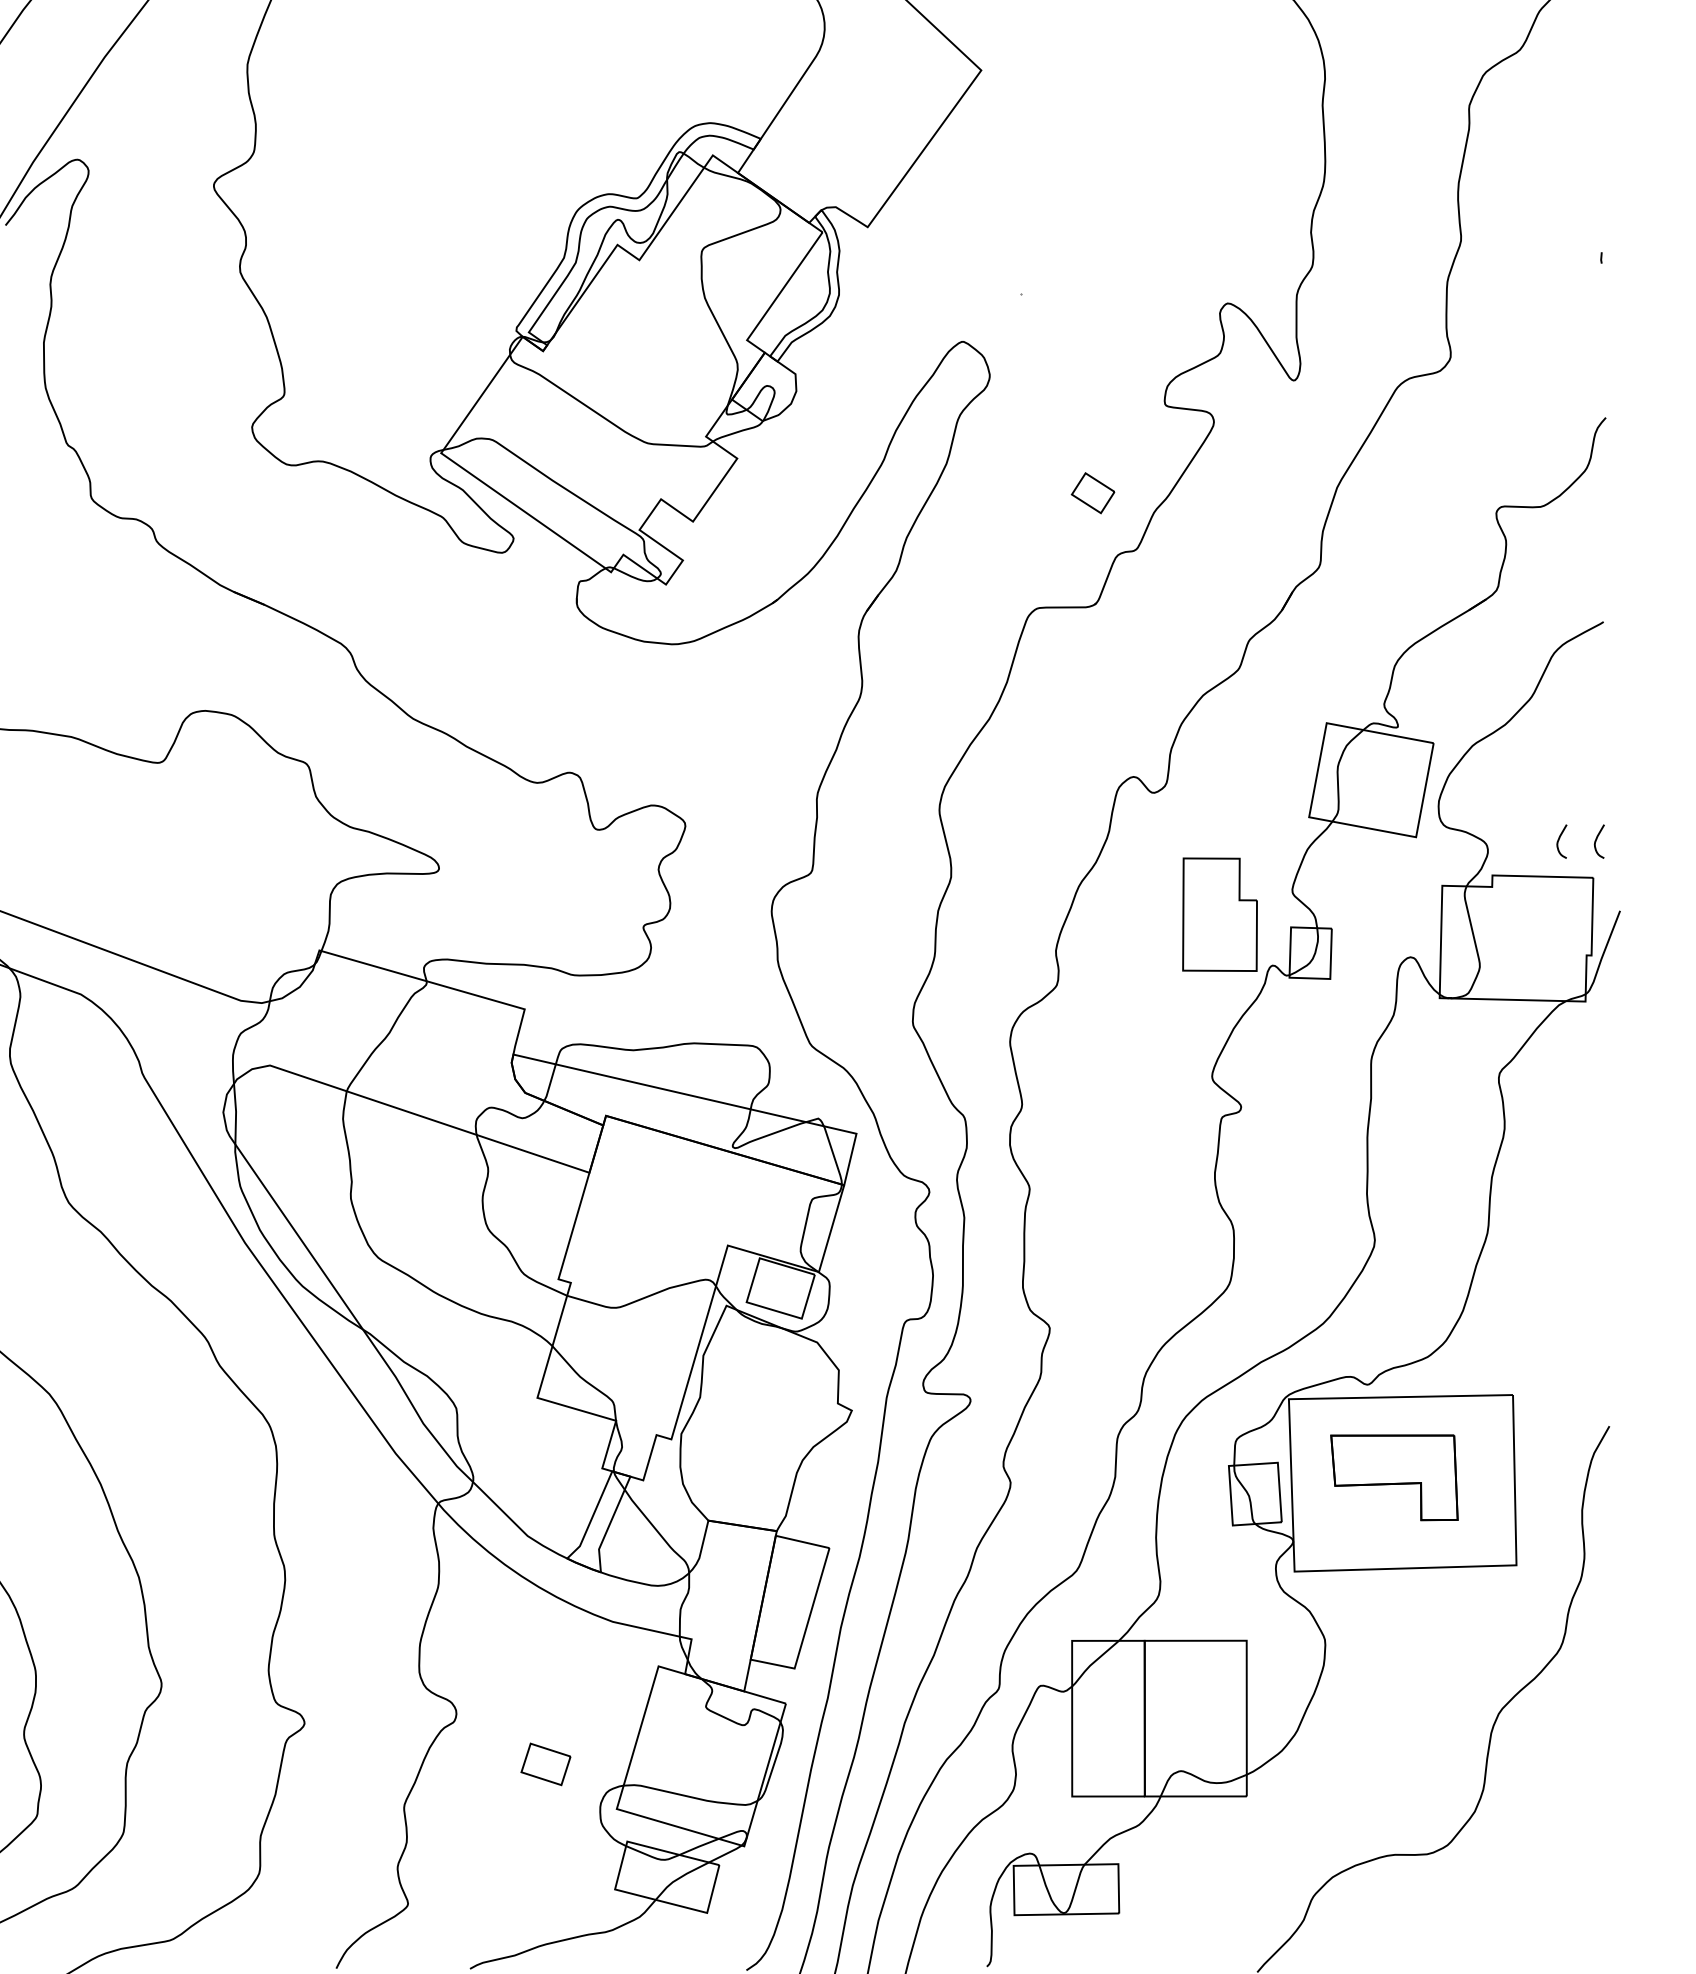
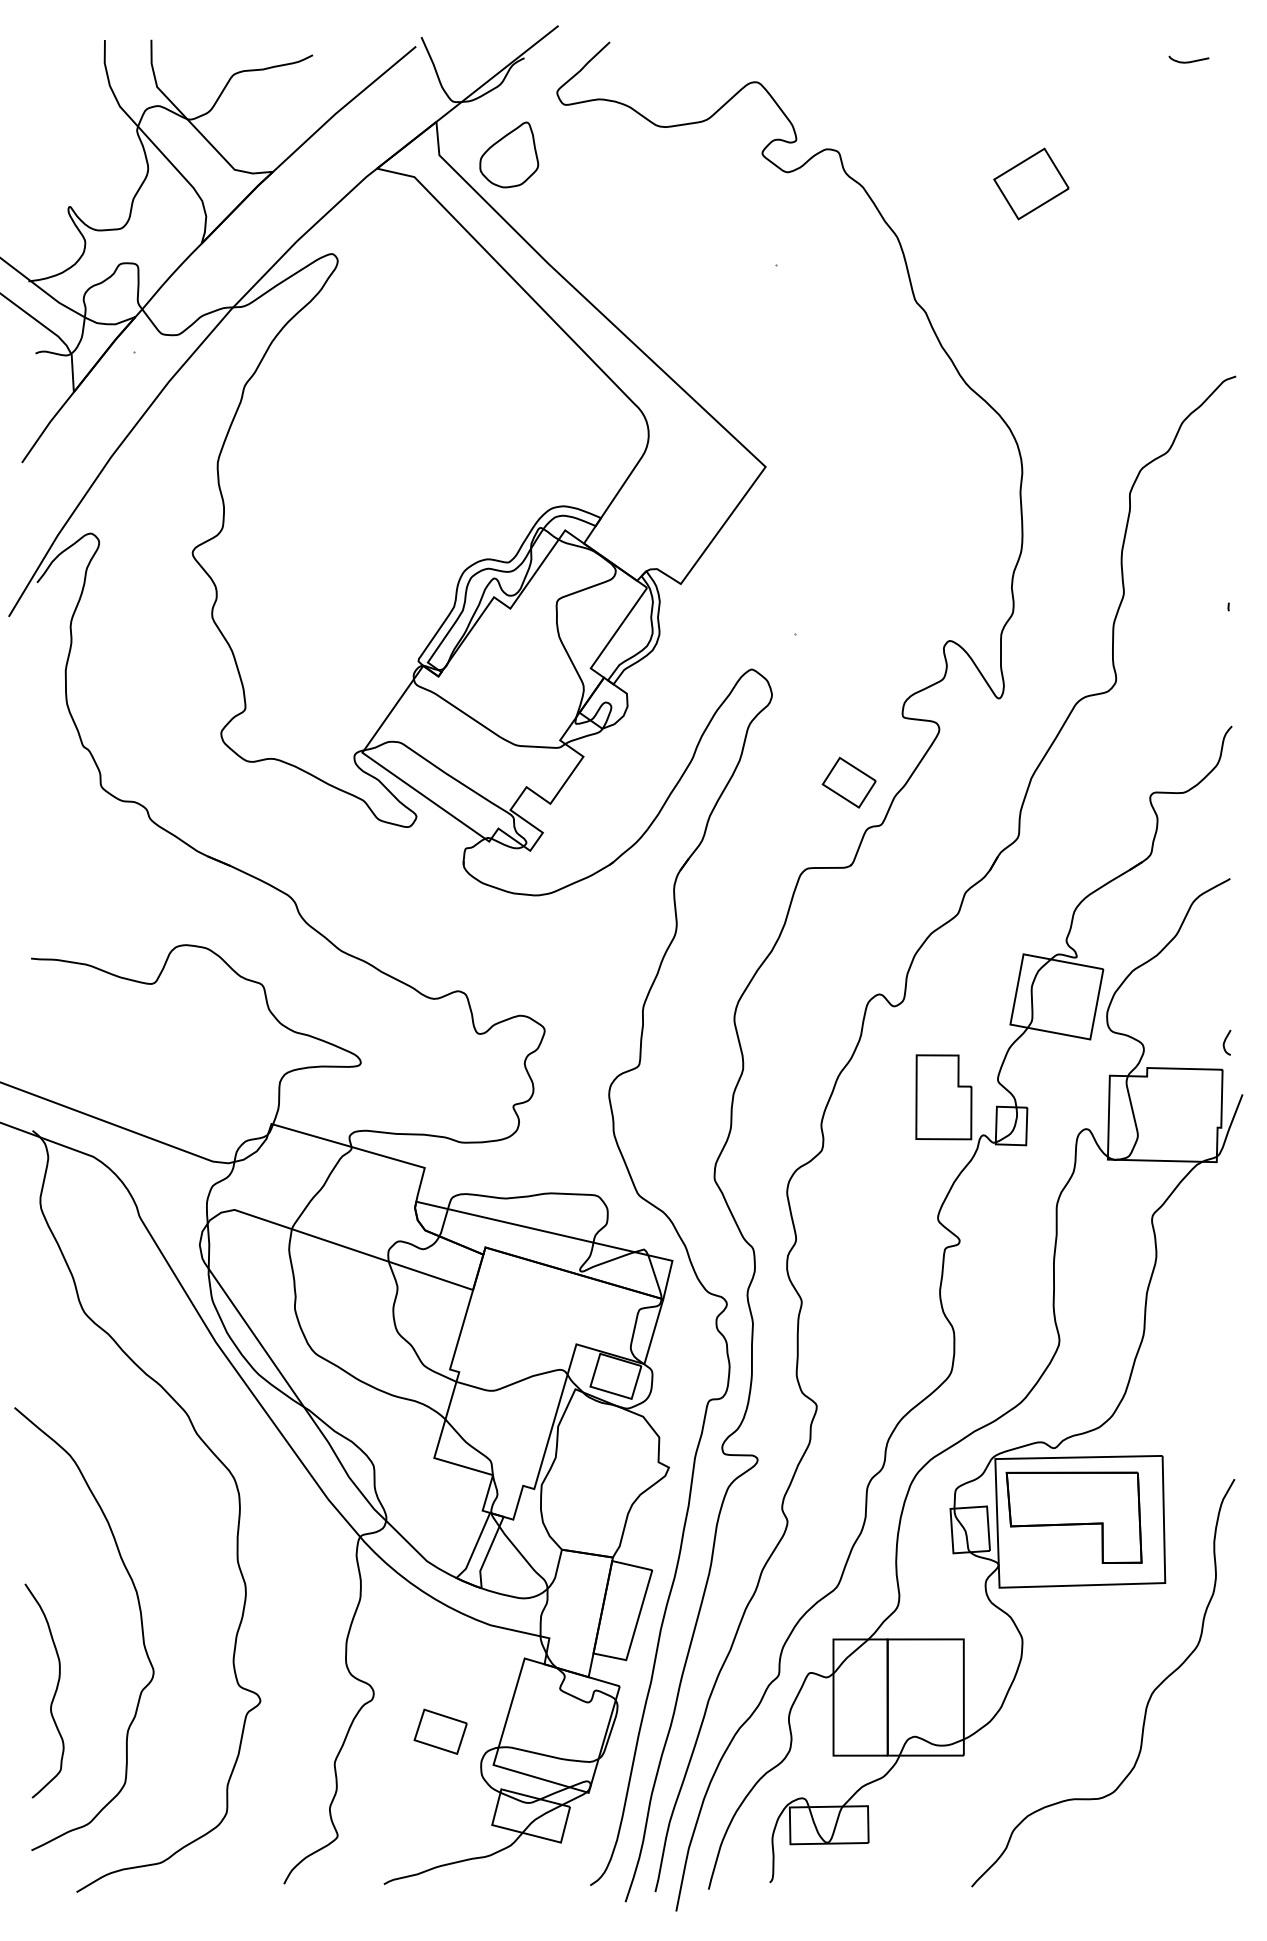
part: (1092, 493) -> (848, 782), size x1.67
curve: (1559, 841) -> (1197, 1042), removed
part: (1393, 1477) -> (1073, 1517), size x1.43
part: (545, 1764) -> (440, 1731), size x1.43

